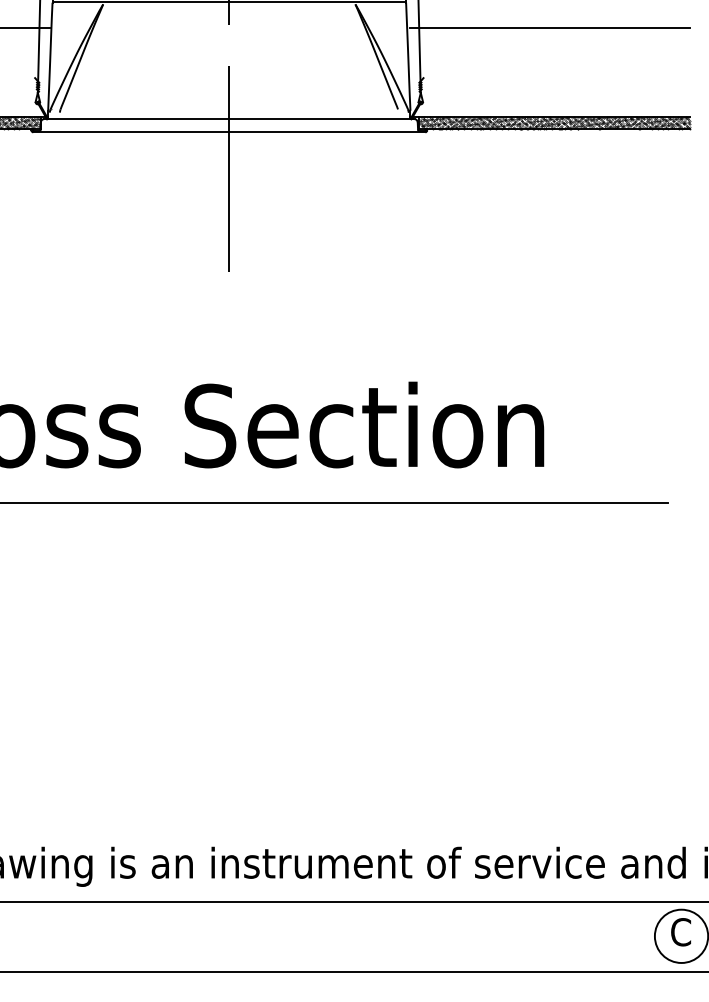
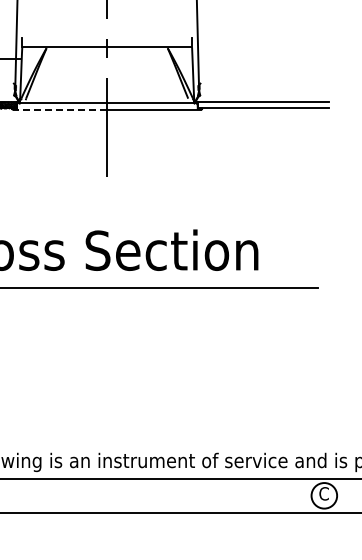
line: (548, 27) -> (260, 59), removed
hatch: (554, 121) -> (263, 104), removed
line: (130, 131) -> (59, 109), solid -> dashed

